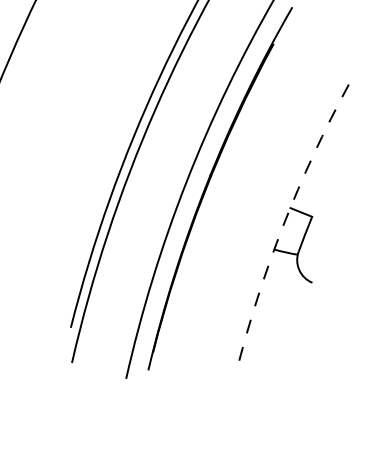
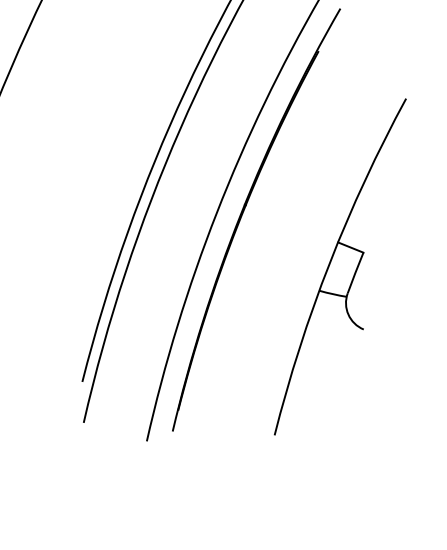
arc: (283, 225) -> (330, 262), dashed -> solid

